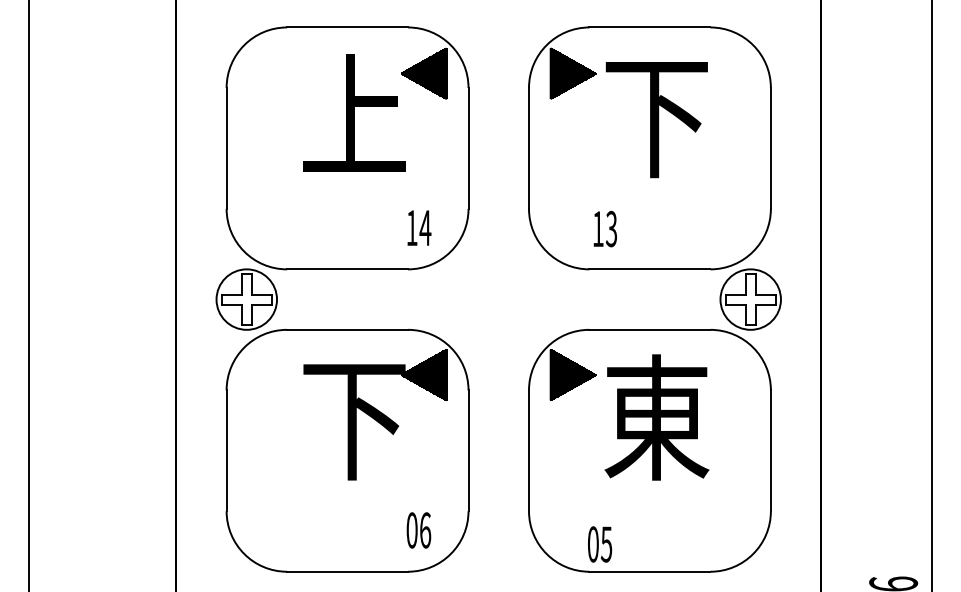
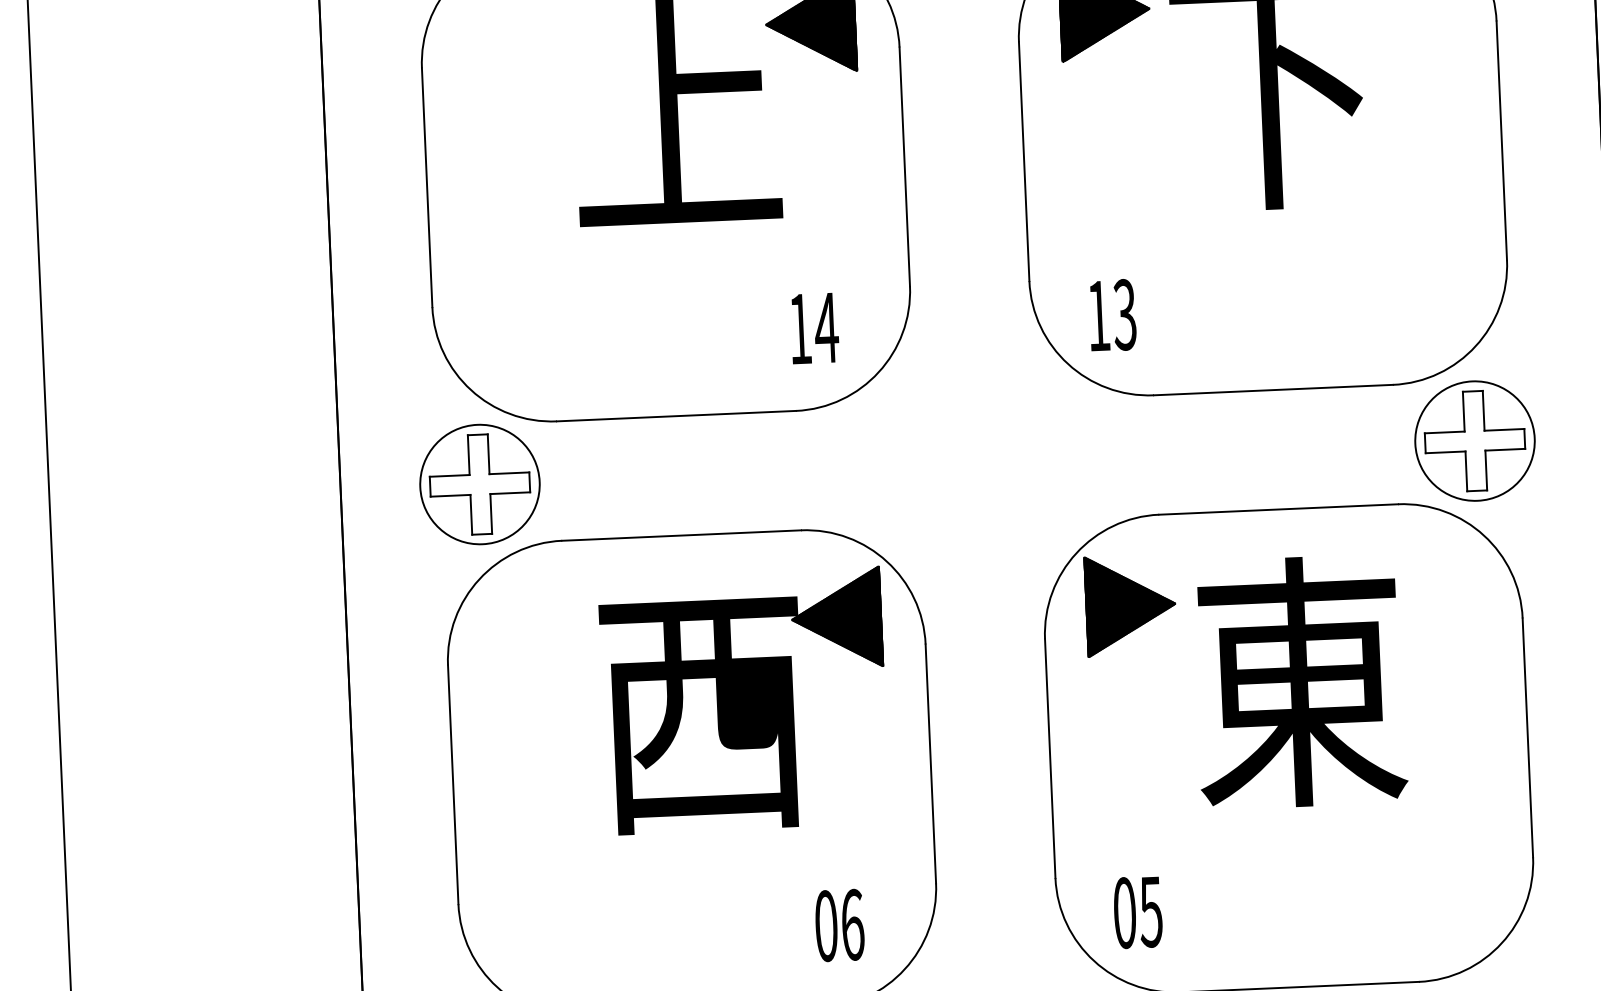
text: (604, 228) -> (1110, 314), moved
text: (354, 421) -> (703, 715), 下 -> 西
text: (600, 544) -> (1139, 912), moved

